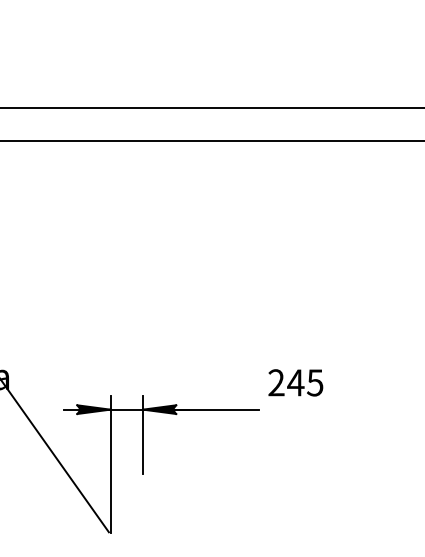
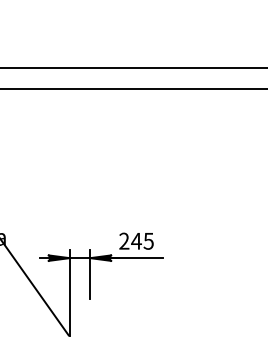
text: (295, 381) -> (136, 240), moved

